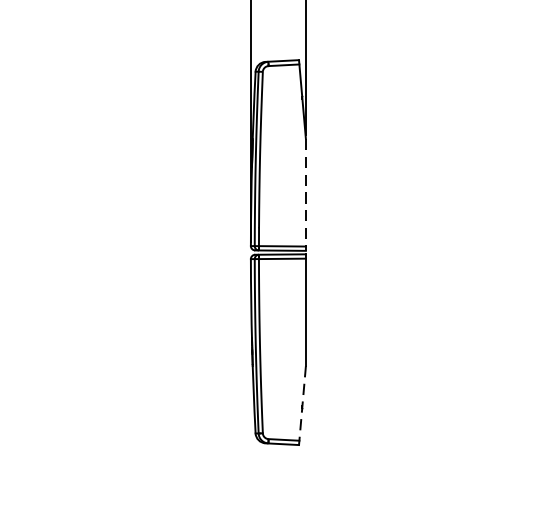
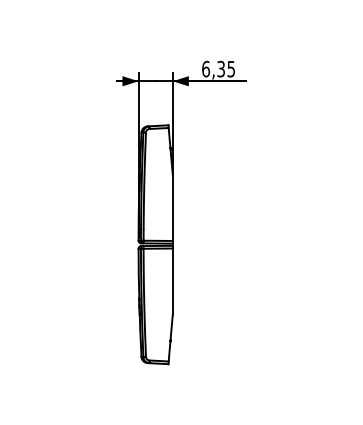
line: (305, 194) -> (172, 208), dashed -> solid
line: (302, 405) -> (170, 339), dashed -> solid

